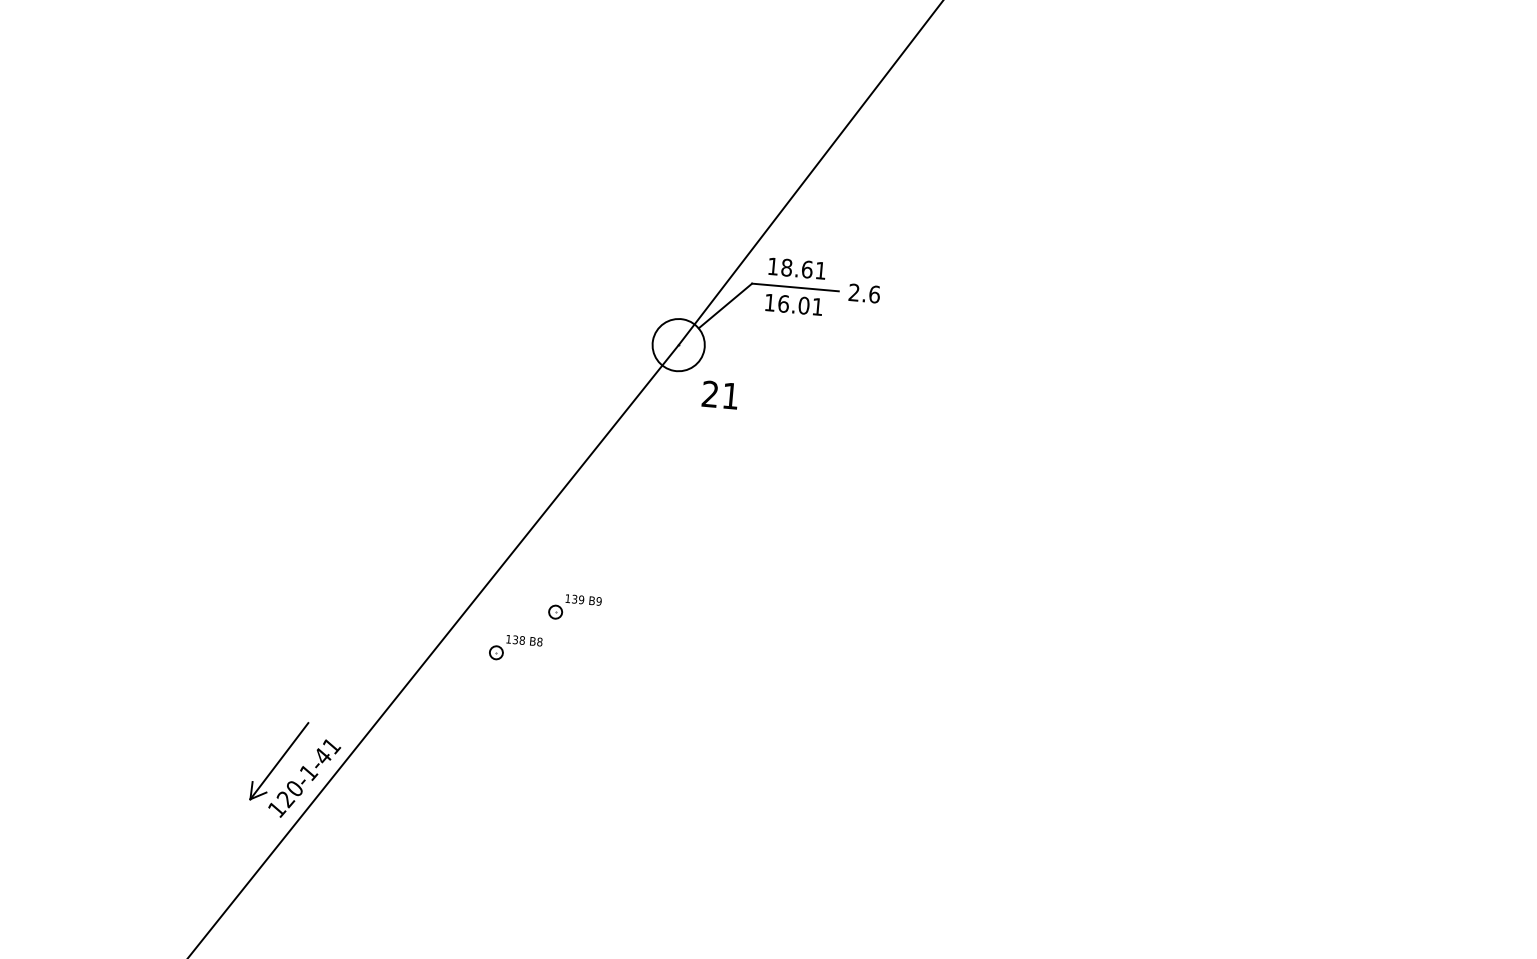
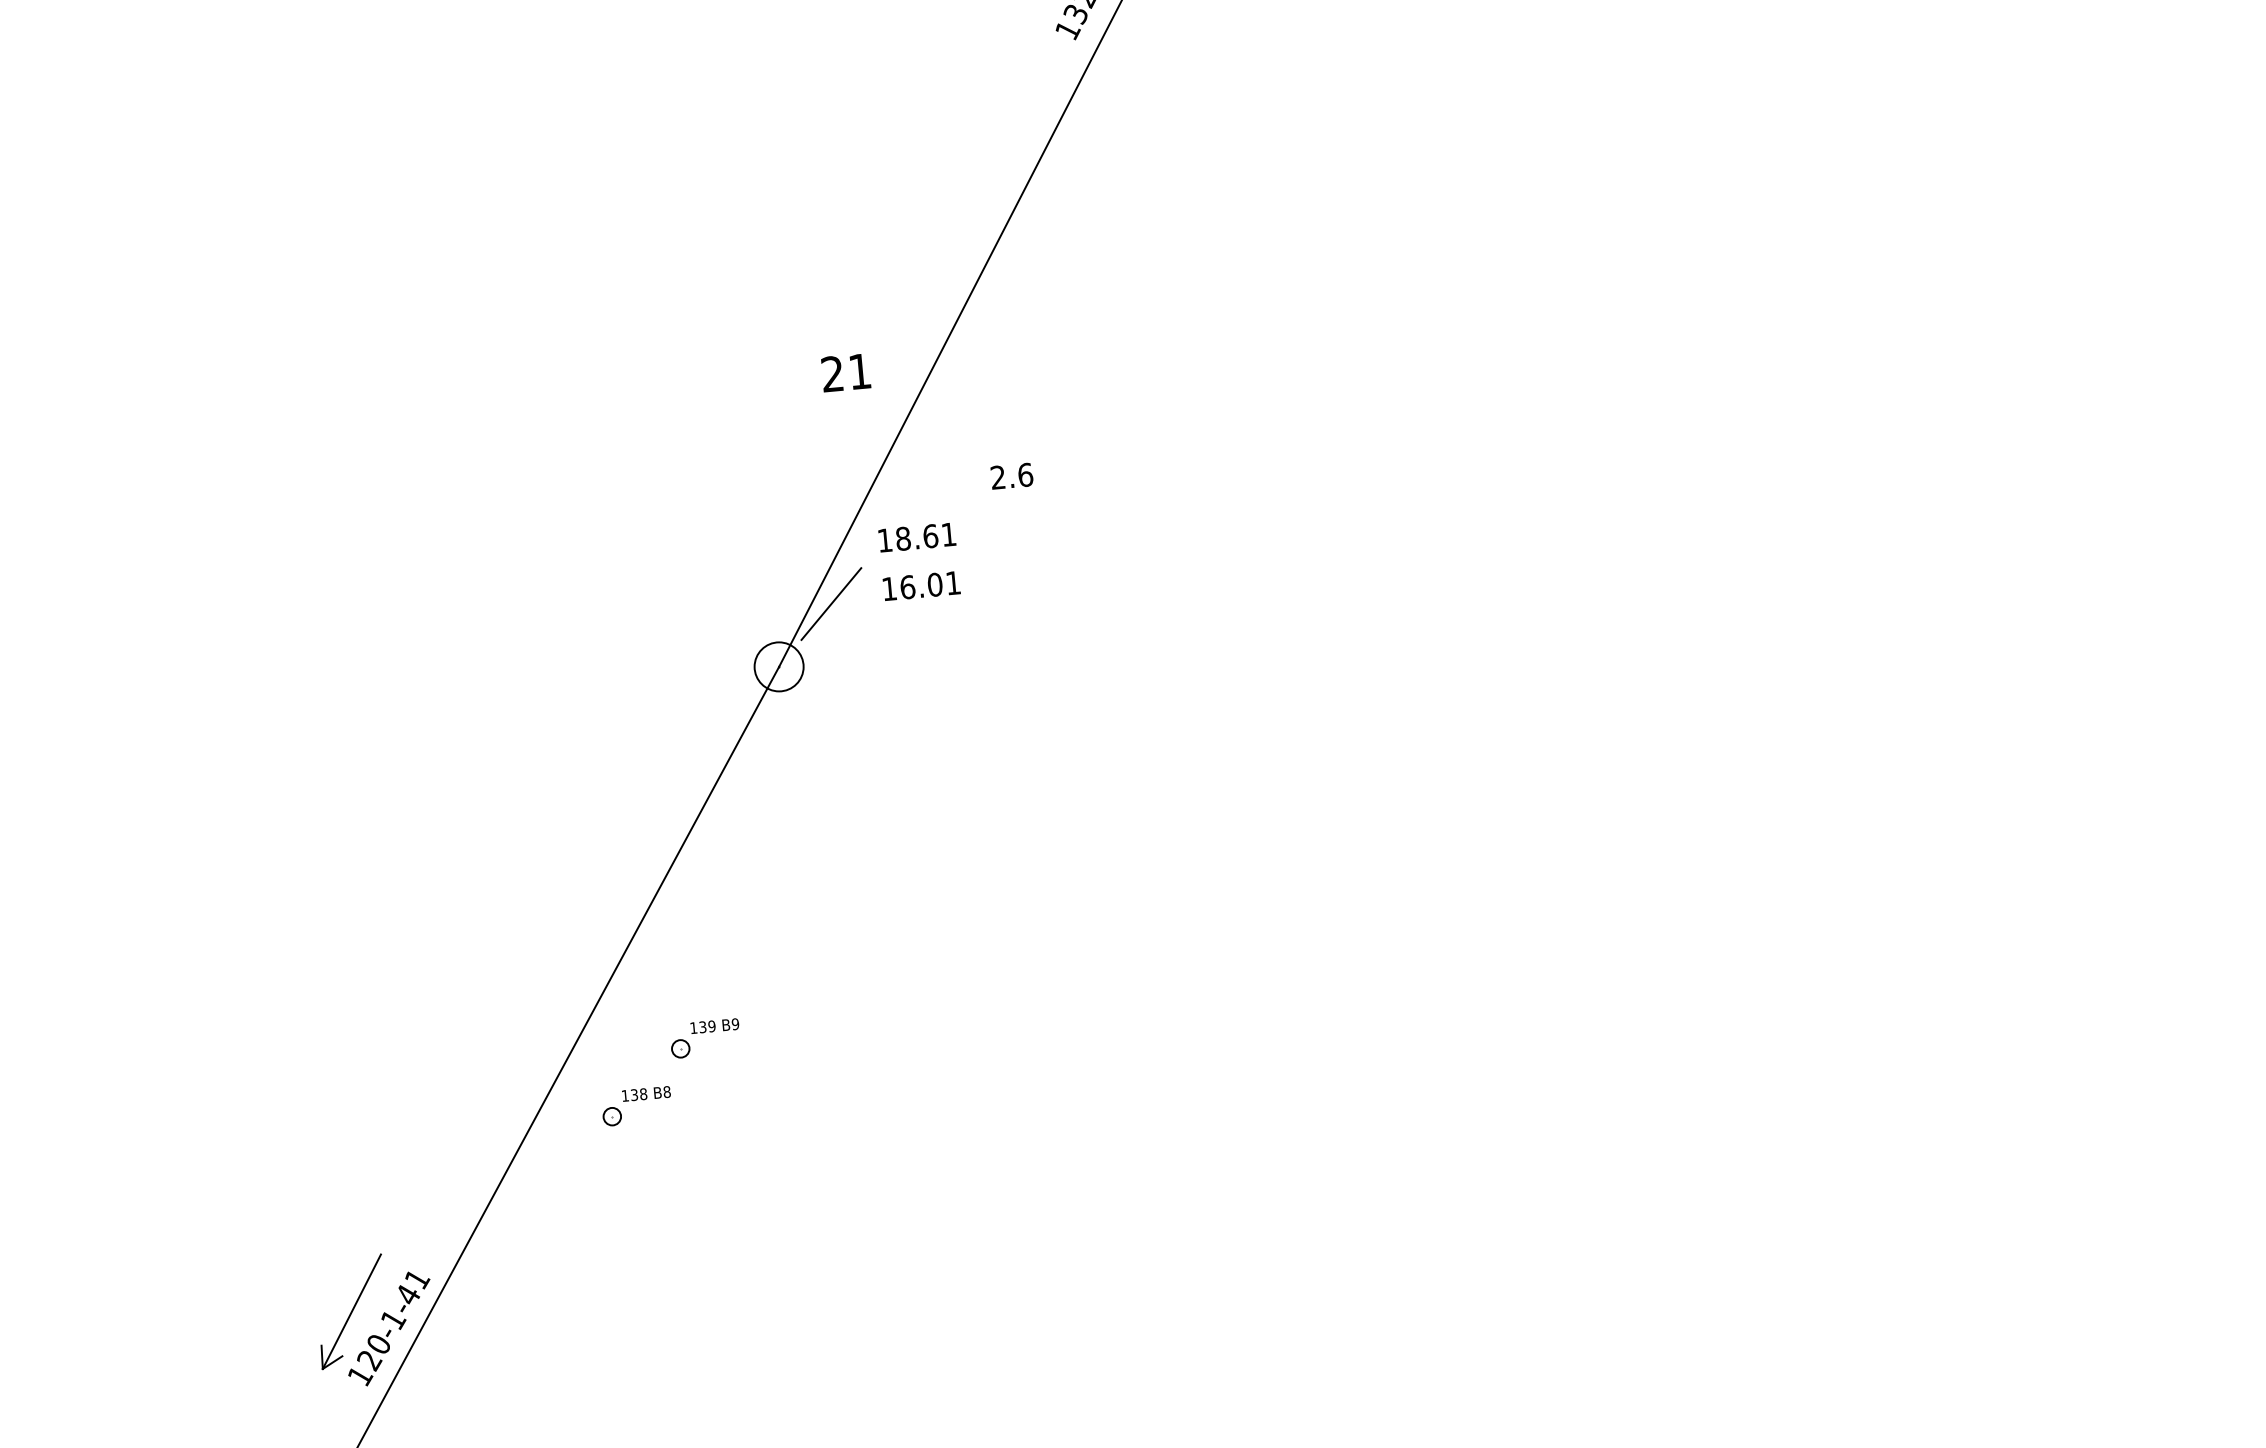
line: (795, 287) -> (919, 562), removed
text: (864, 292) -> (1011, 475), moved
circle: (679, 344) -> (779, 666), size x0.7
text: (720, 395) -> (846, 373), moved

